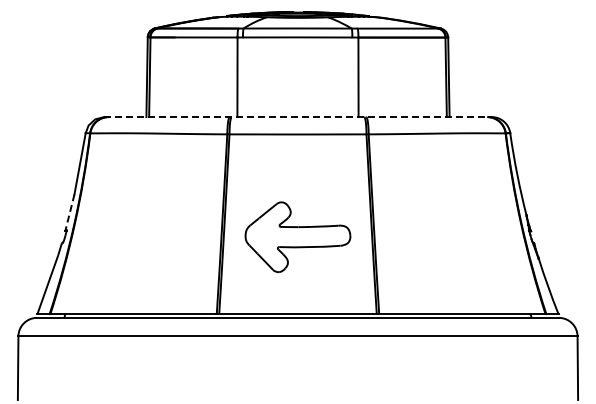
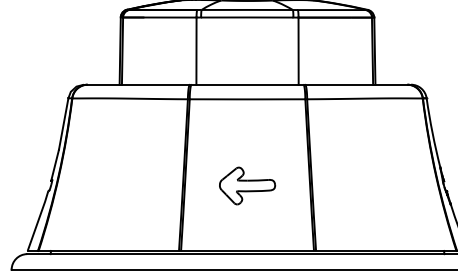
line: (297, 117) -> (247, 85), dashed -> solid
line: (69, 212) -> (54, 165), dashed -> solid
part: (297, 236) -> (247, 185), size x0.62

